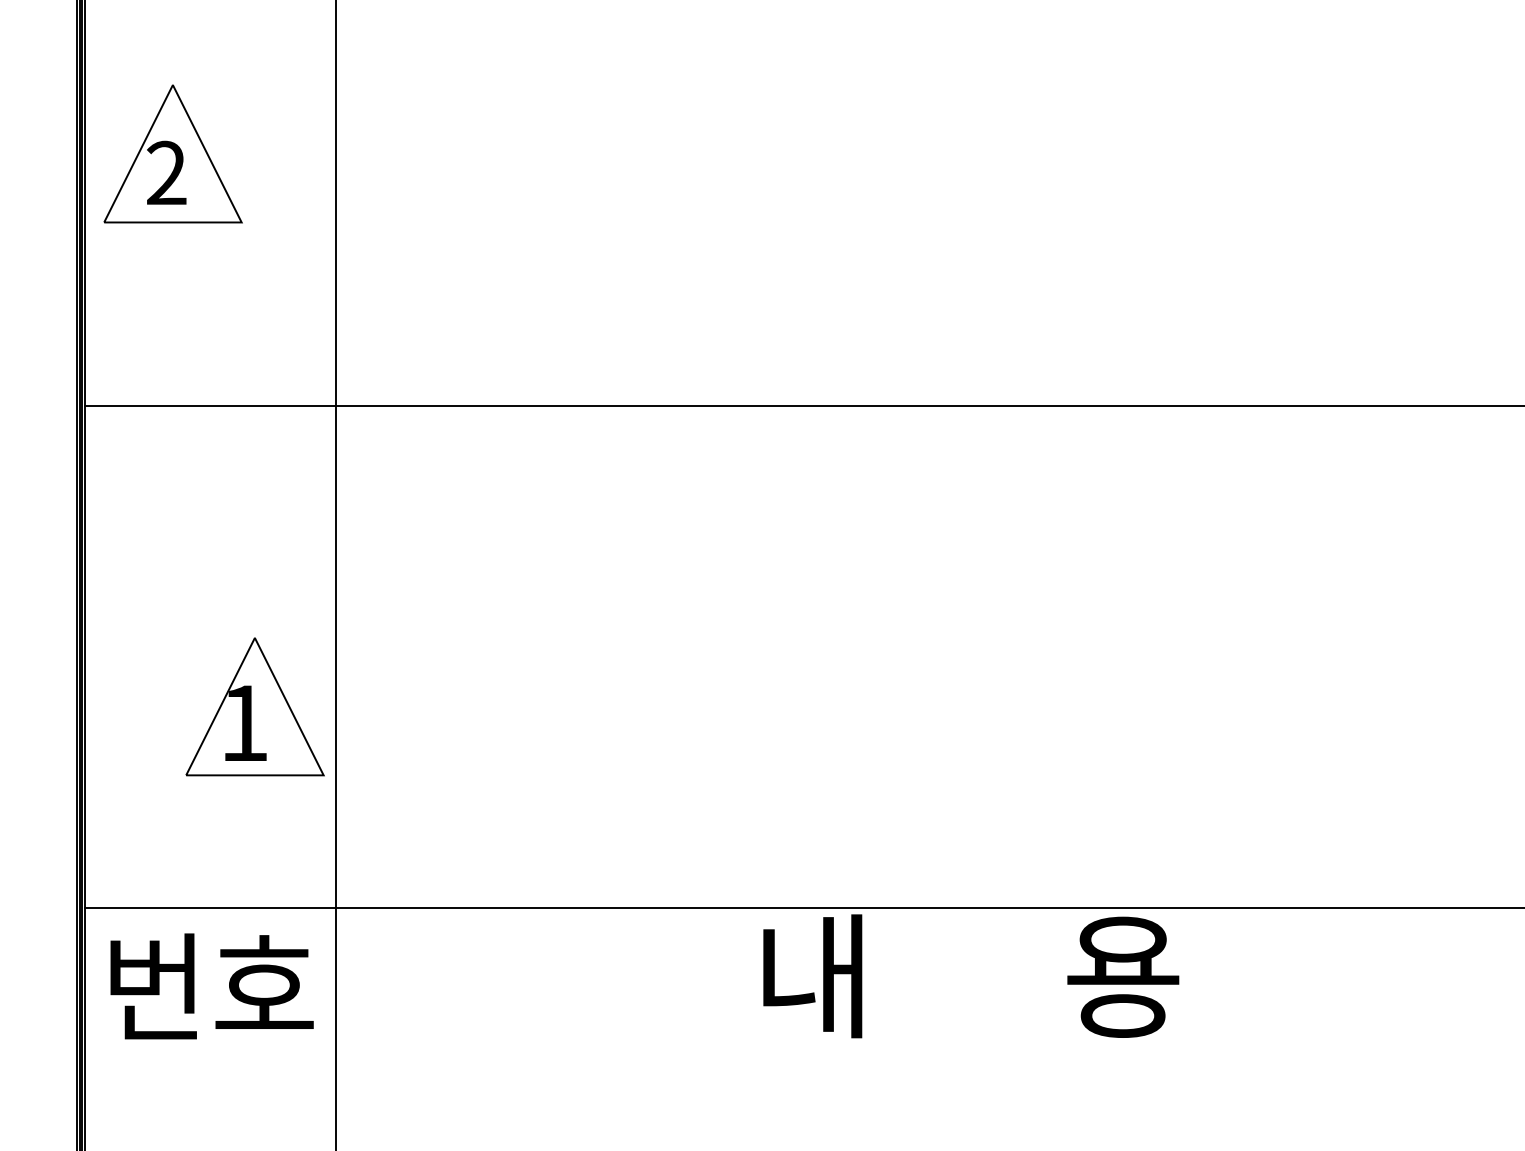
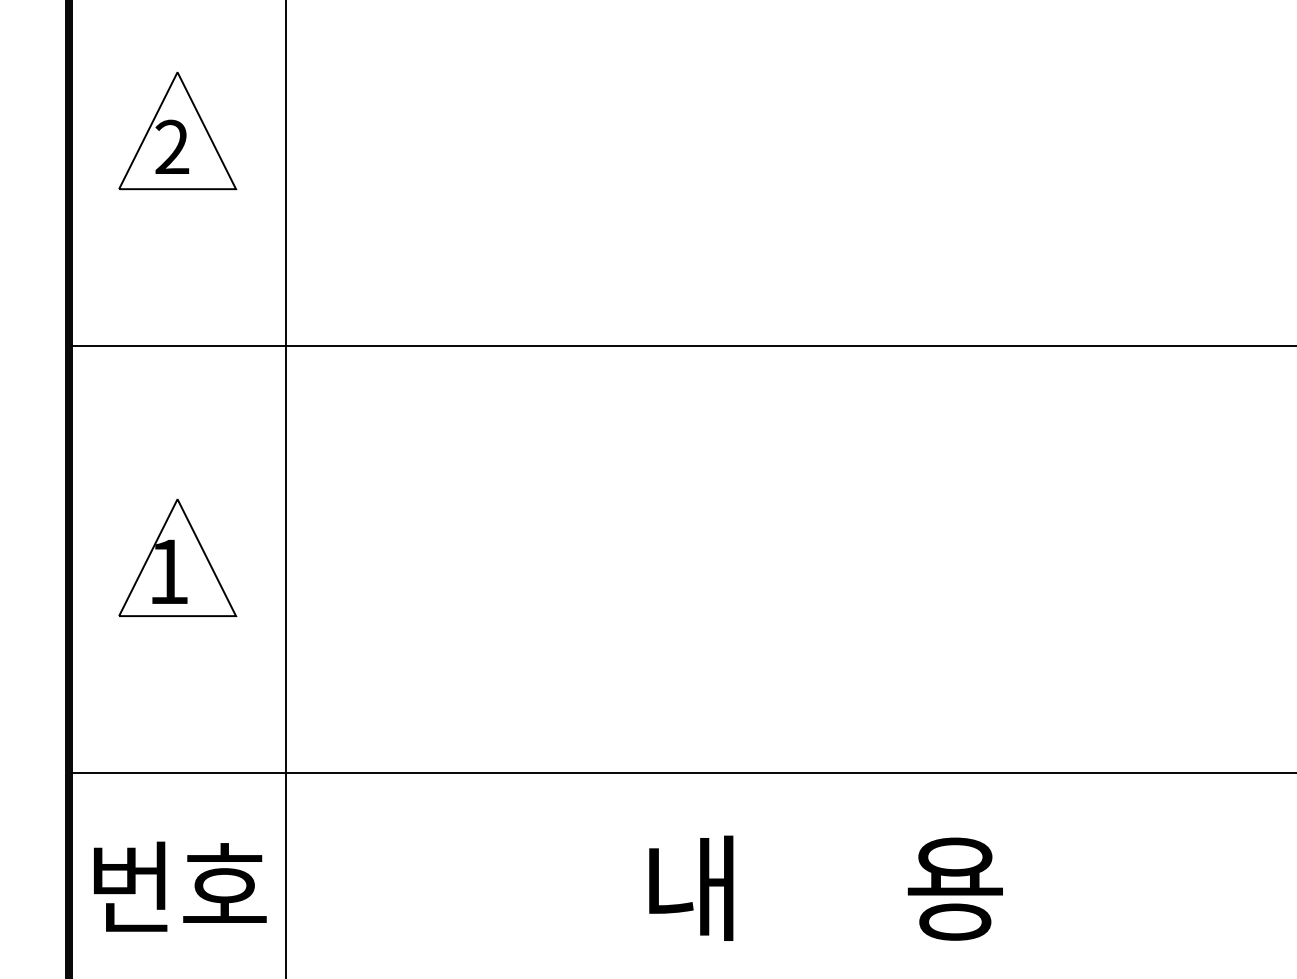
part: (172, 153) -> (177, 130), moved
part: (254, 706) -> (177, 557), moved
text: (971, 976) -> (826, 888), moved
text: (211, 986) -> (179, 886), moved

